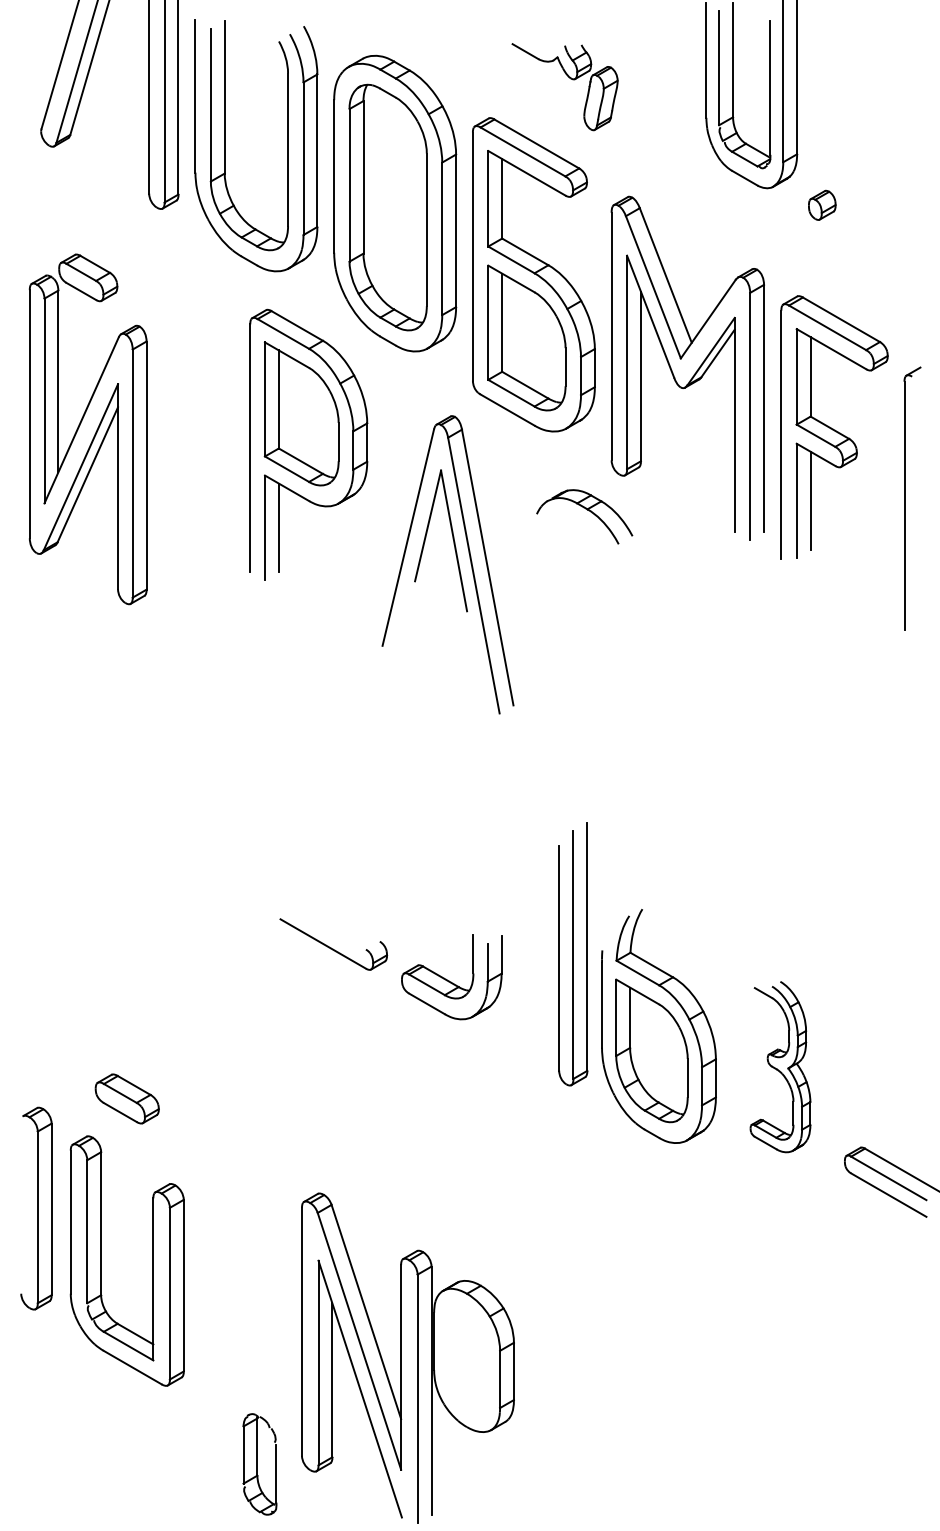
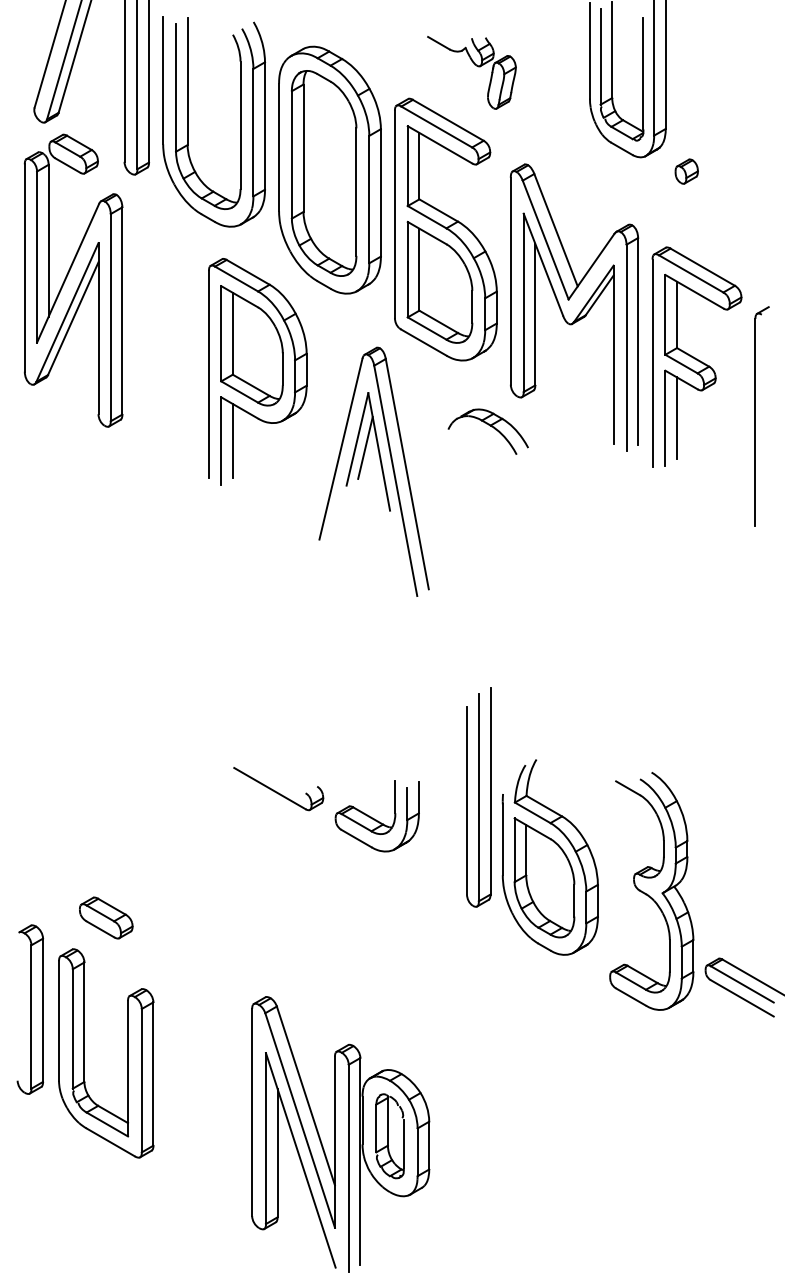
part: (88, 429) -> (73, 280), moved
line: (437, 535) -> (365, 447), added
part: (780, 1067) -> (651, 891), size x1.67
part: (259, 1464) -> (389, 1136), moved

